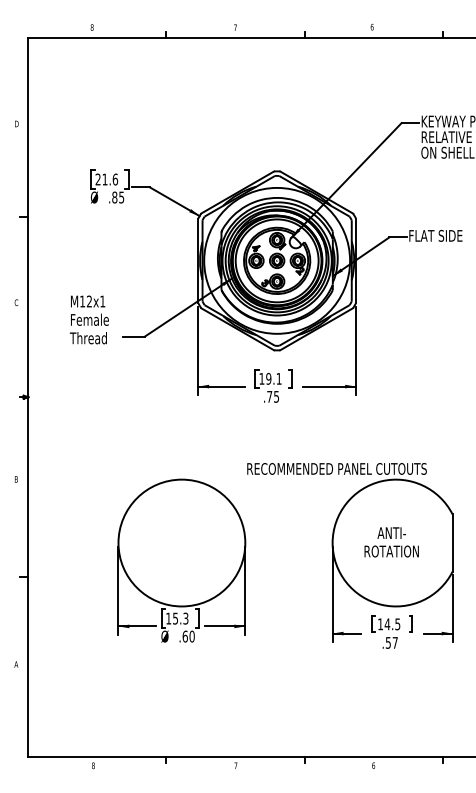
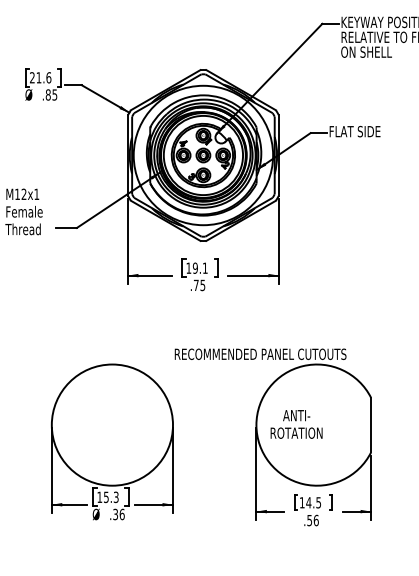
text: (391, 542) -> (296, 424), moved
text: (188, 636) -> (118, 514), .60 -> .36
text: (394, 642) -> (315, 520), .57 -> .56

